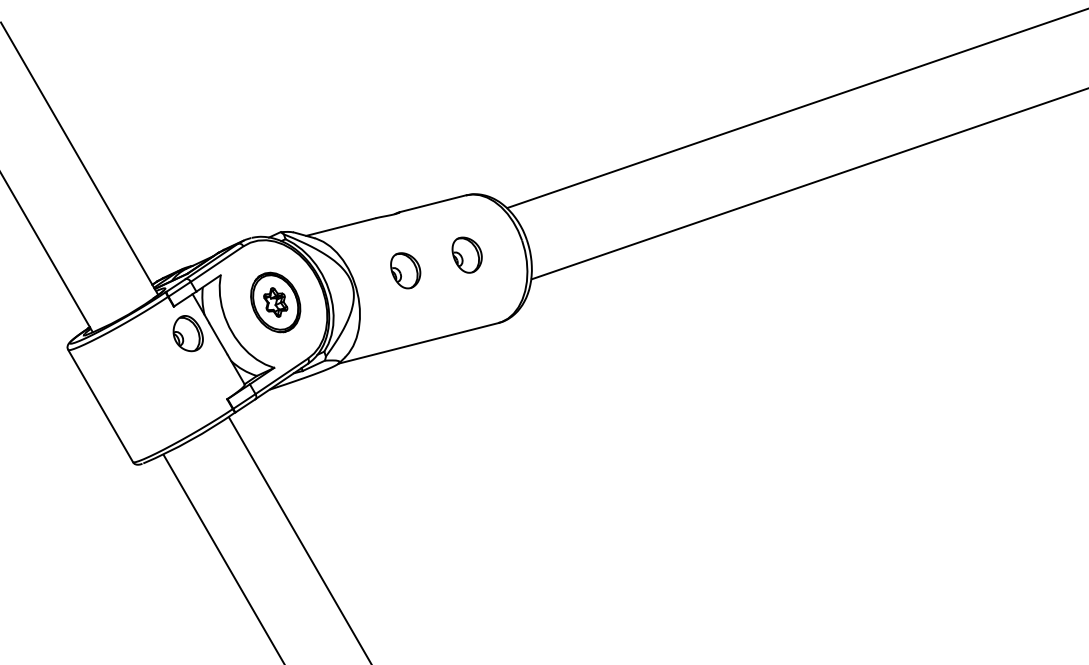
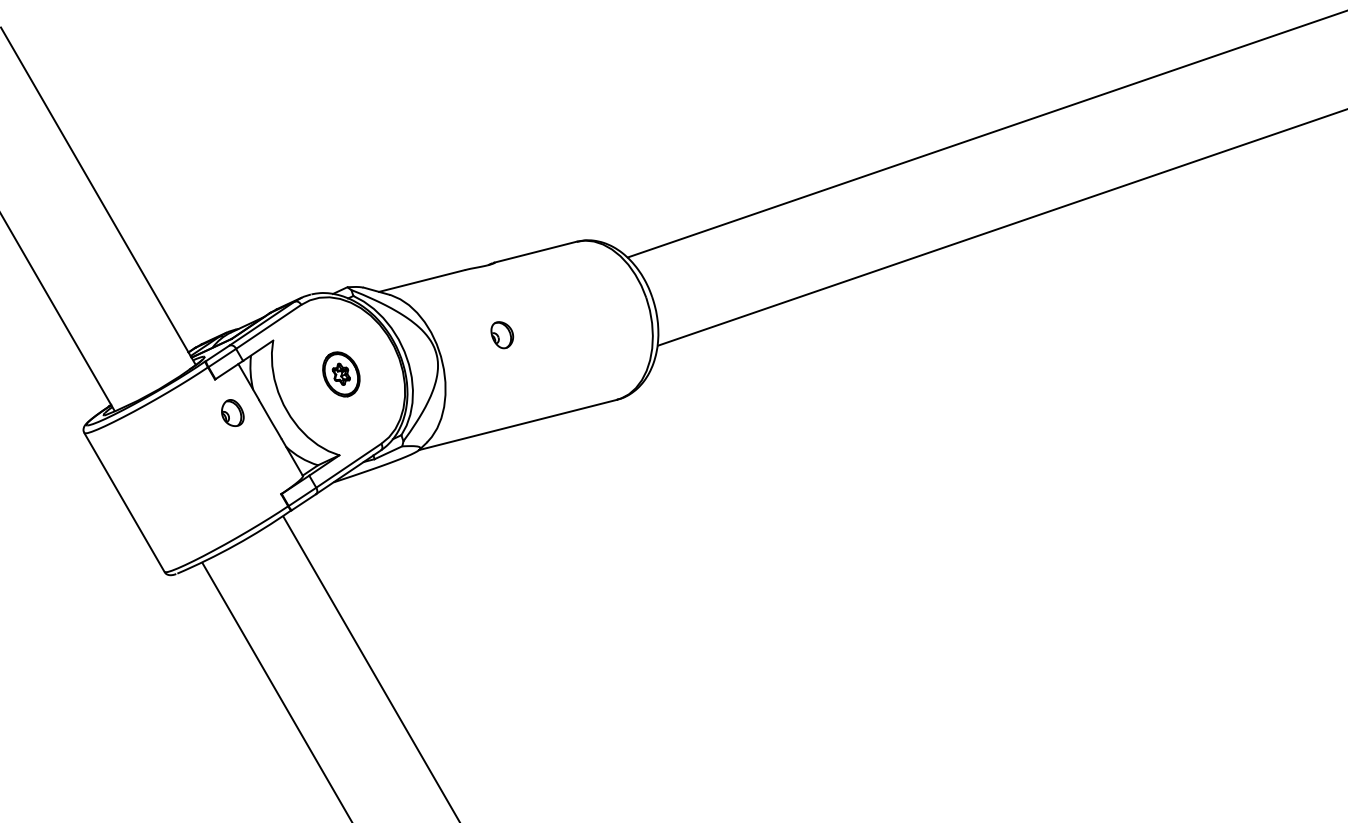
part: (466, 254) -> (577, 314), removed
part: (405, 270) -> (501, 334), size x0.6
part: (275, 302) -> (340, 374), size x0.6
part: (187, 333) -> (232, 412), size x0.6

